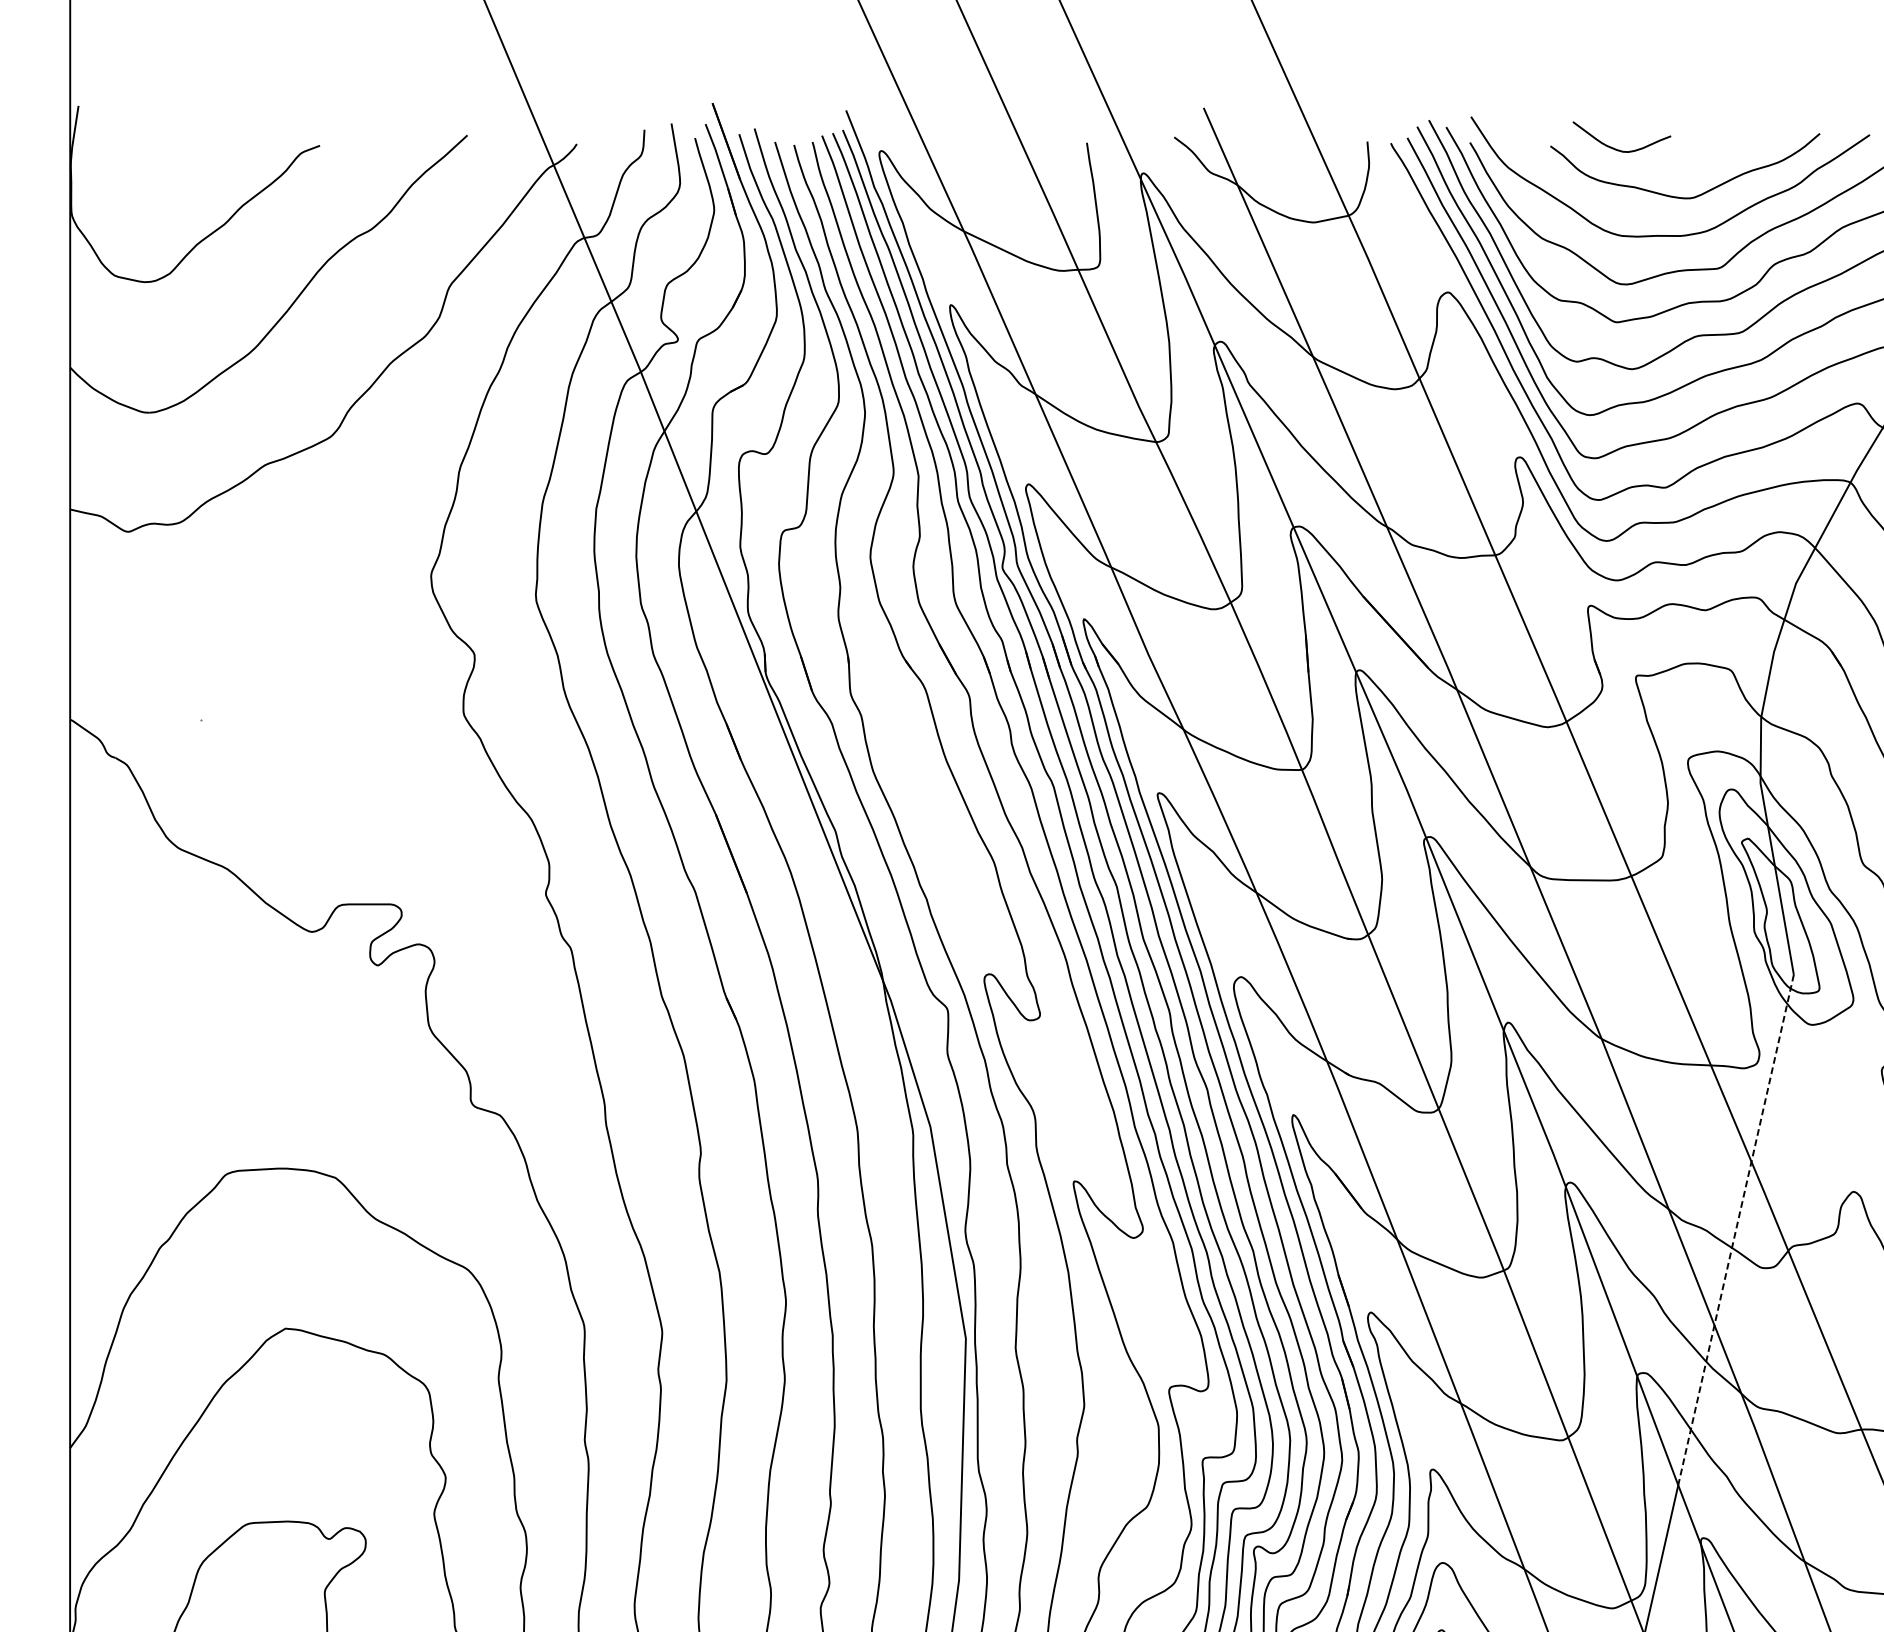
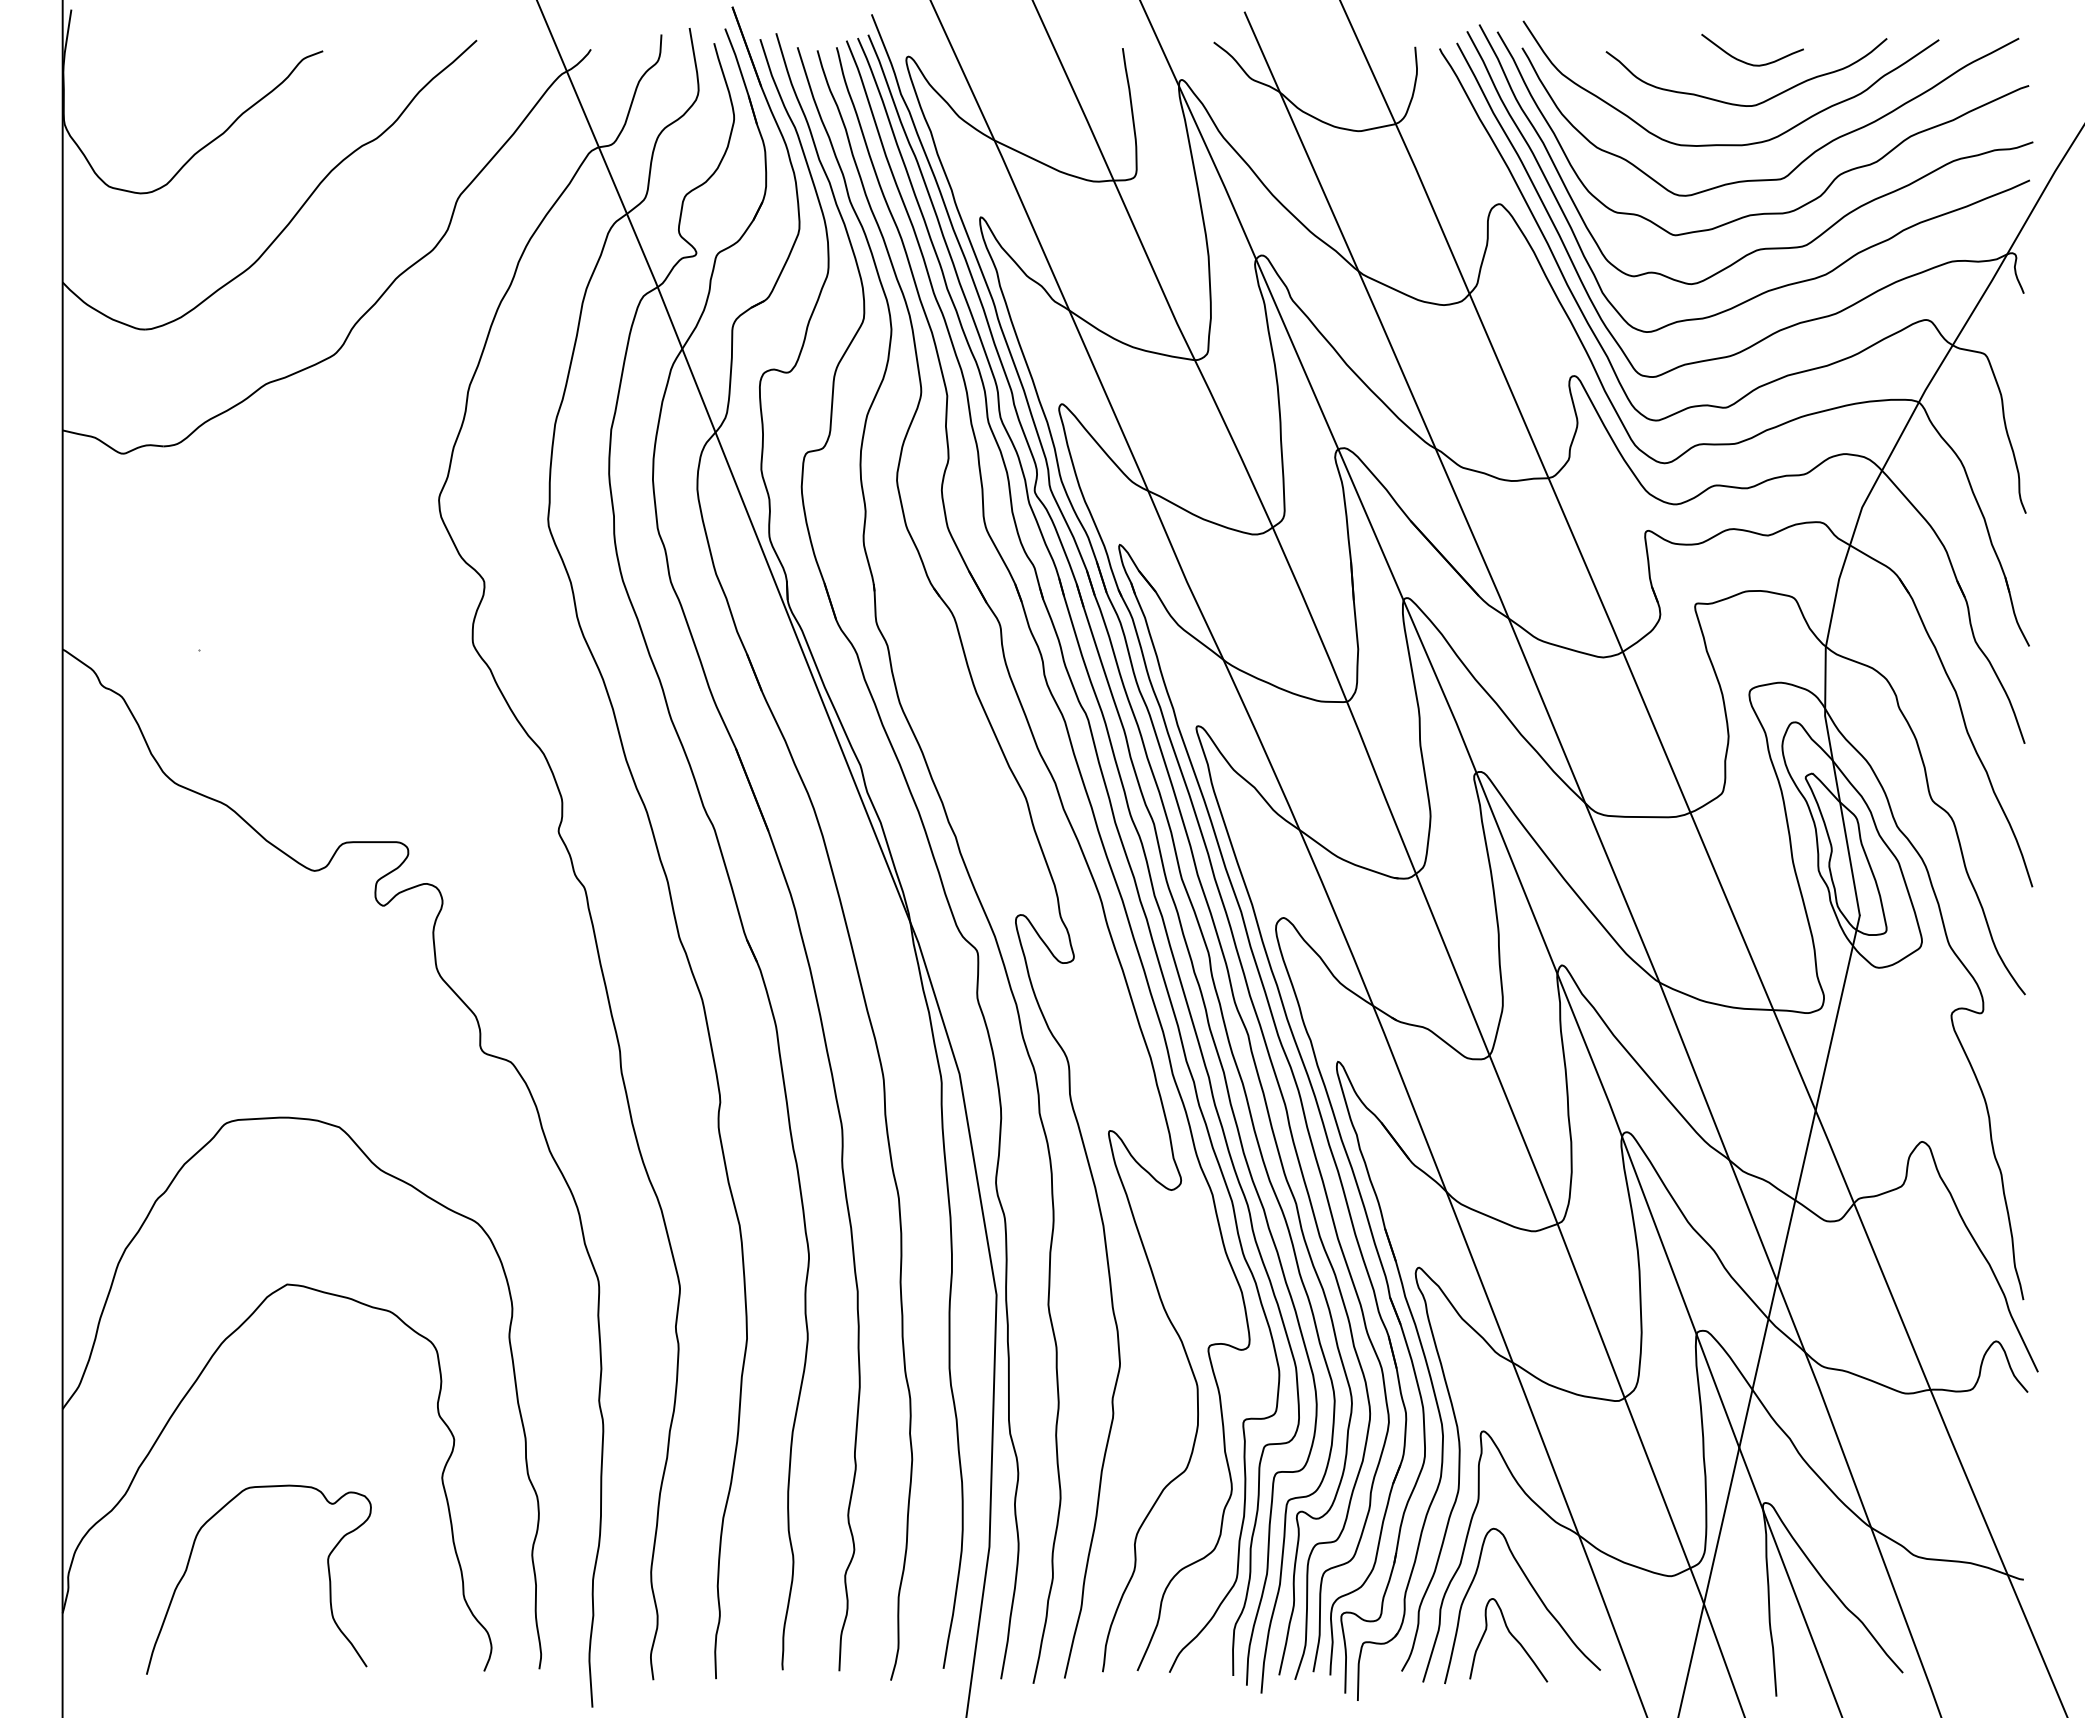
curve: (1615, 147) -> (1745, 61), moved
line: (1735, 1229) -> (1799, 1181), dashed -> solid

